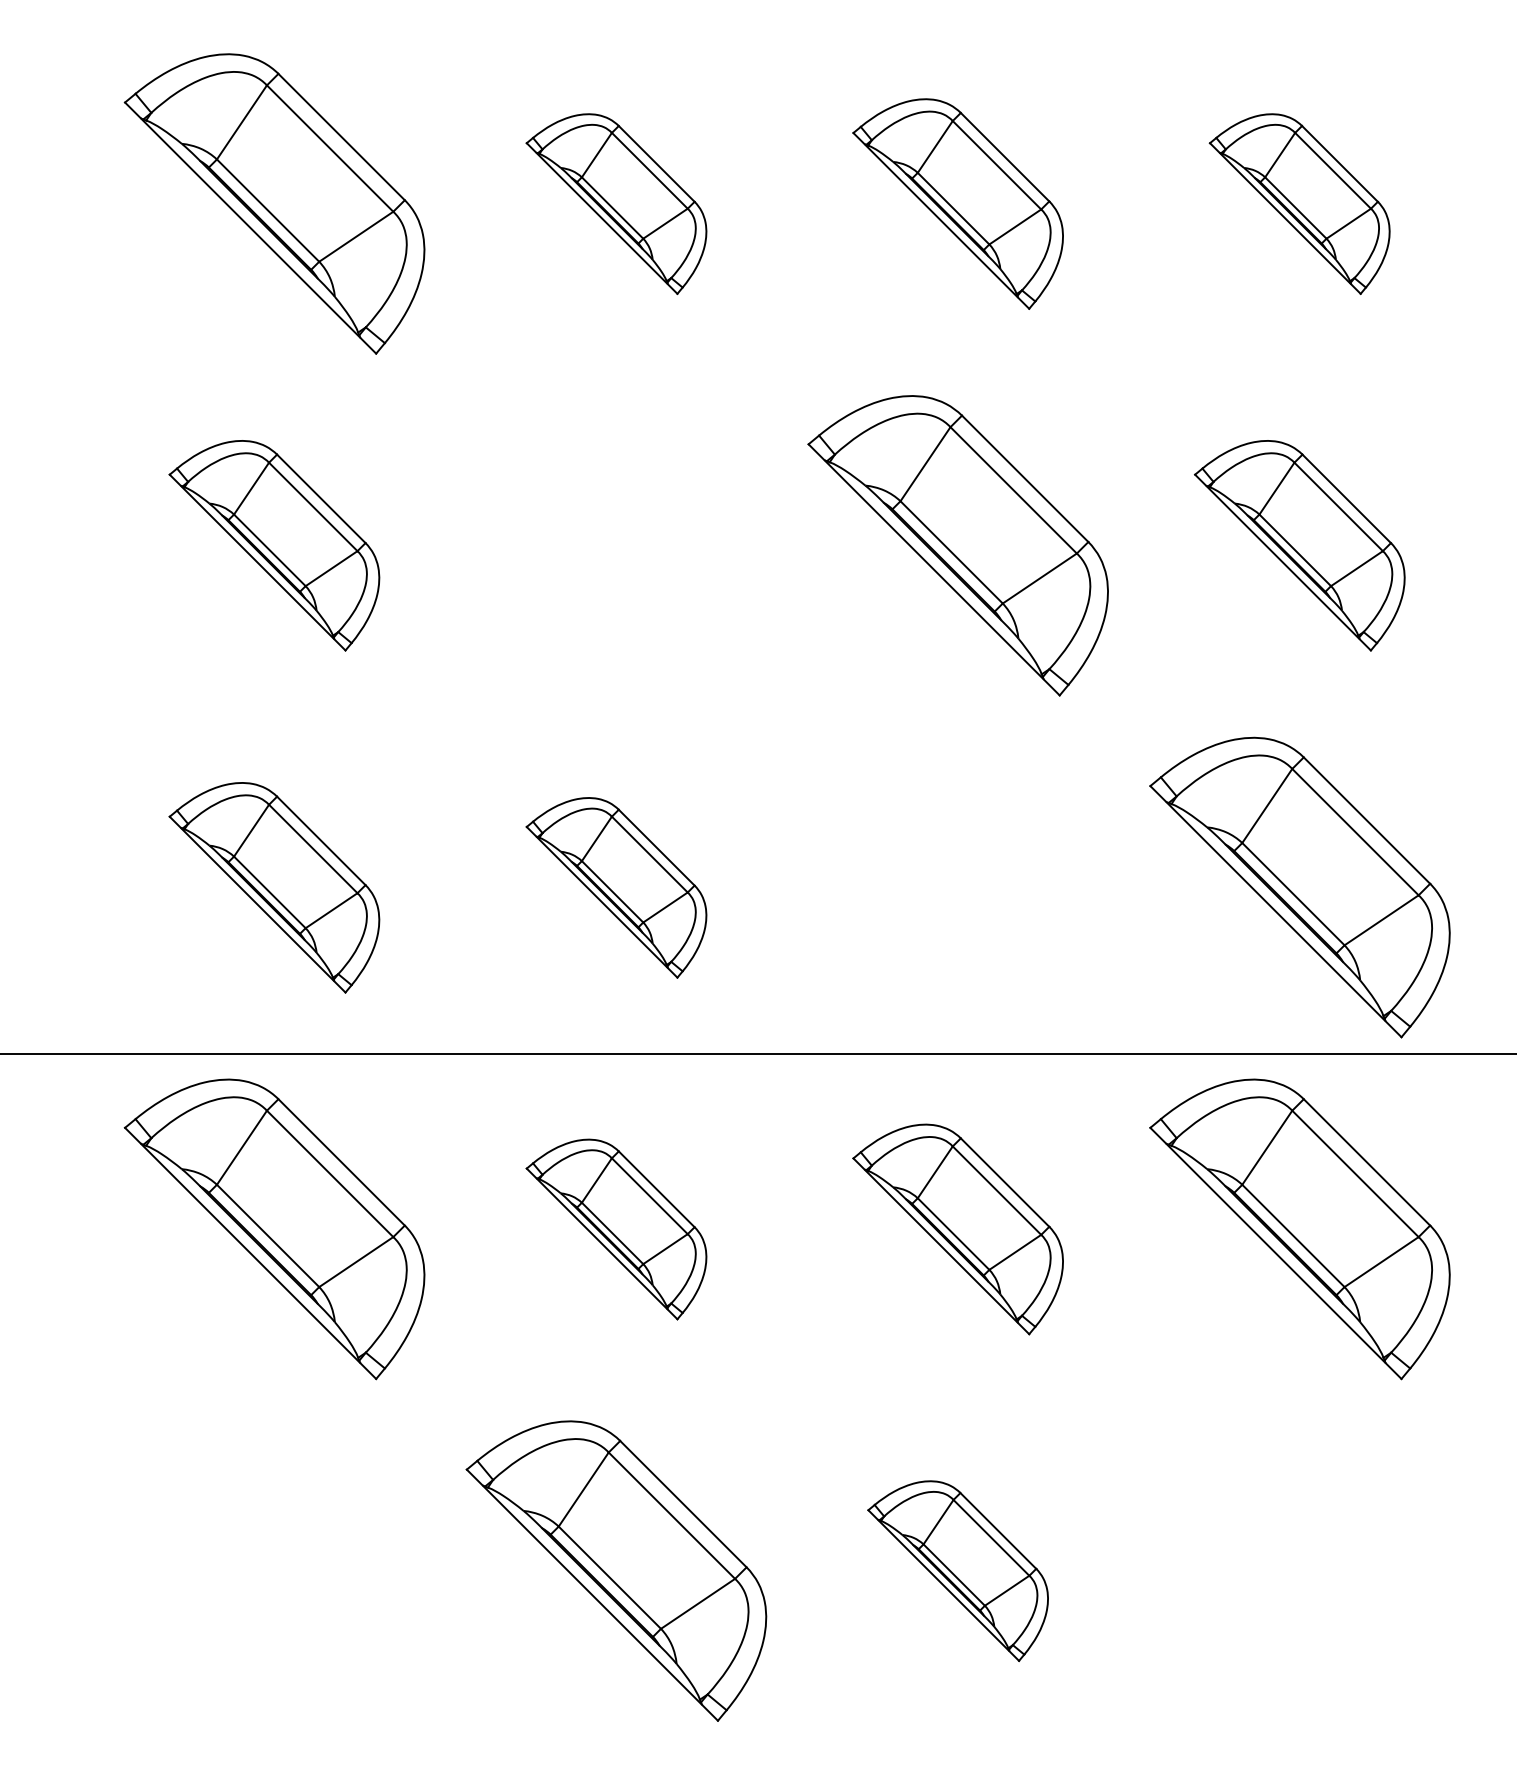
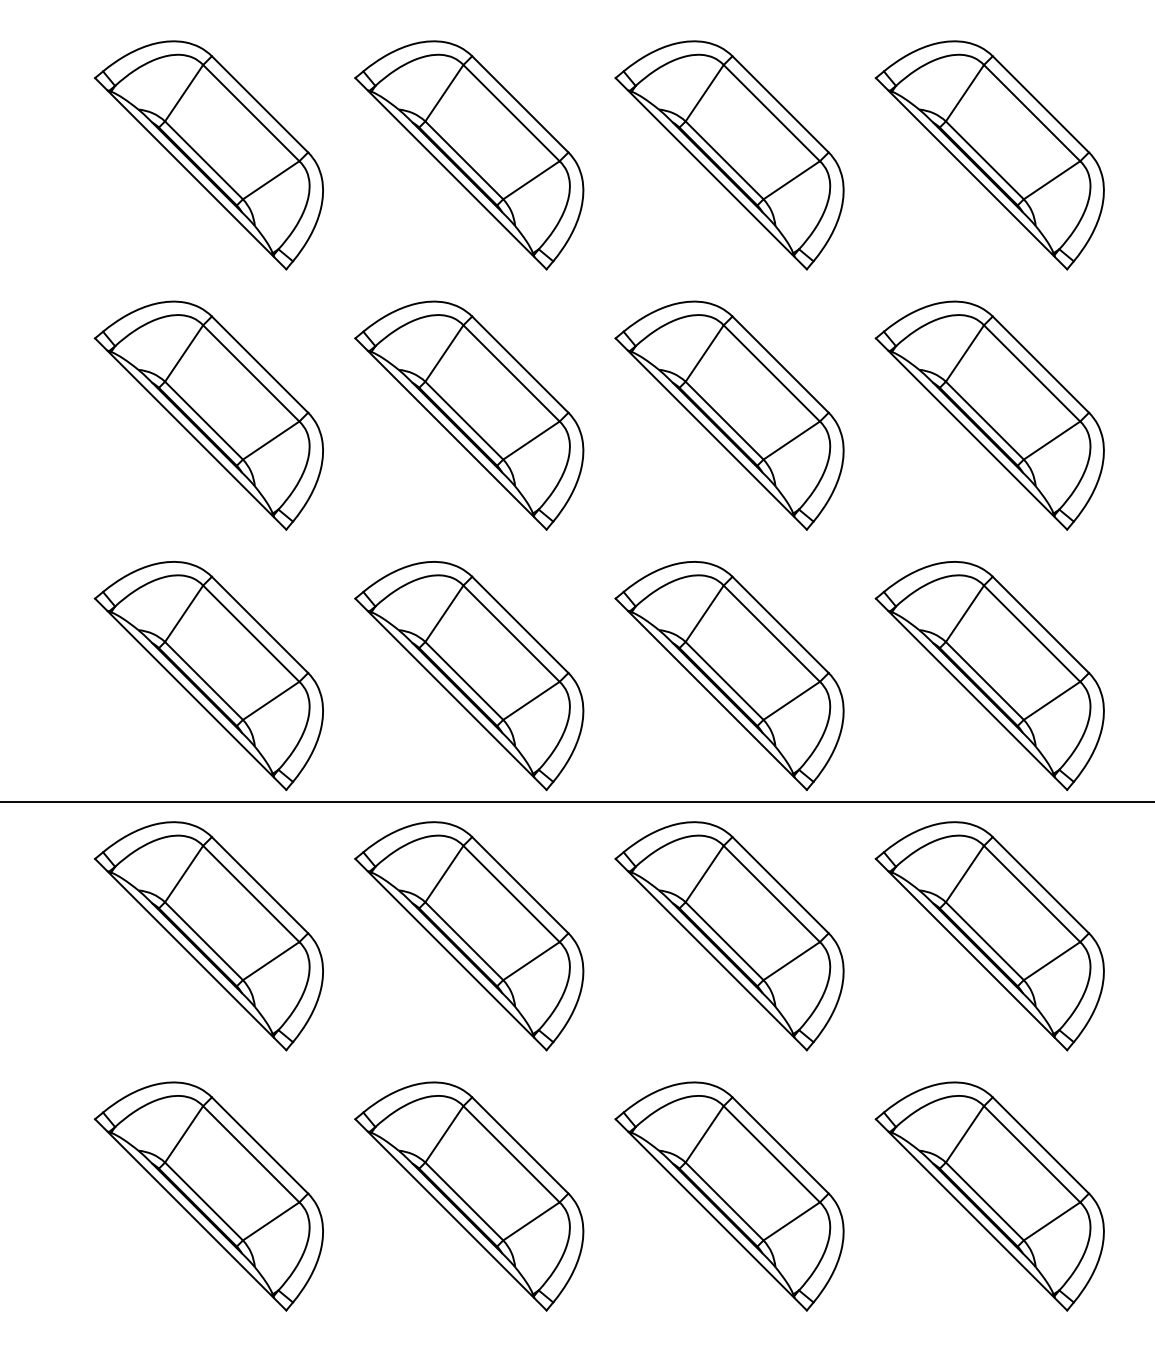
part: (616, 204) -> (469, 155), size x1.67
part: (958, 204) -> (729, 155), size x1.43
part: (1299, 204) -> (989, 155), size x1.67
part: (273, 545) -> (208, 415), size x1.43
part: (616, 545) -> (469, 415), added
part: (1299, 545) -> (989, 415), size x1.43
part: (958, 887) -> (729, 675), added
part: (273, 888) -> (208, 676), size x1.43
part: (616, 888) -> (469, 676), size x1.67
part: (616, 1229) -> (469, 936), size x1.67
part: (958, 1229) -> (729, 936), size x1.43
part: (273, 1571) -> (208, 1196), added
part: (958, 1571) -> (729, 1196), size x1.67
part: (1299, 1571) -> (989, 1196), added

